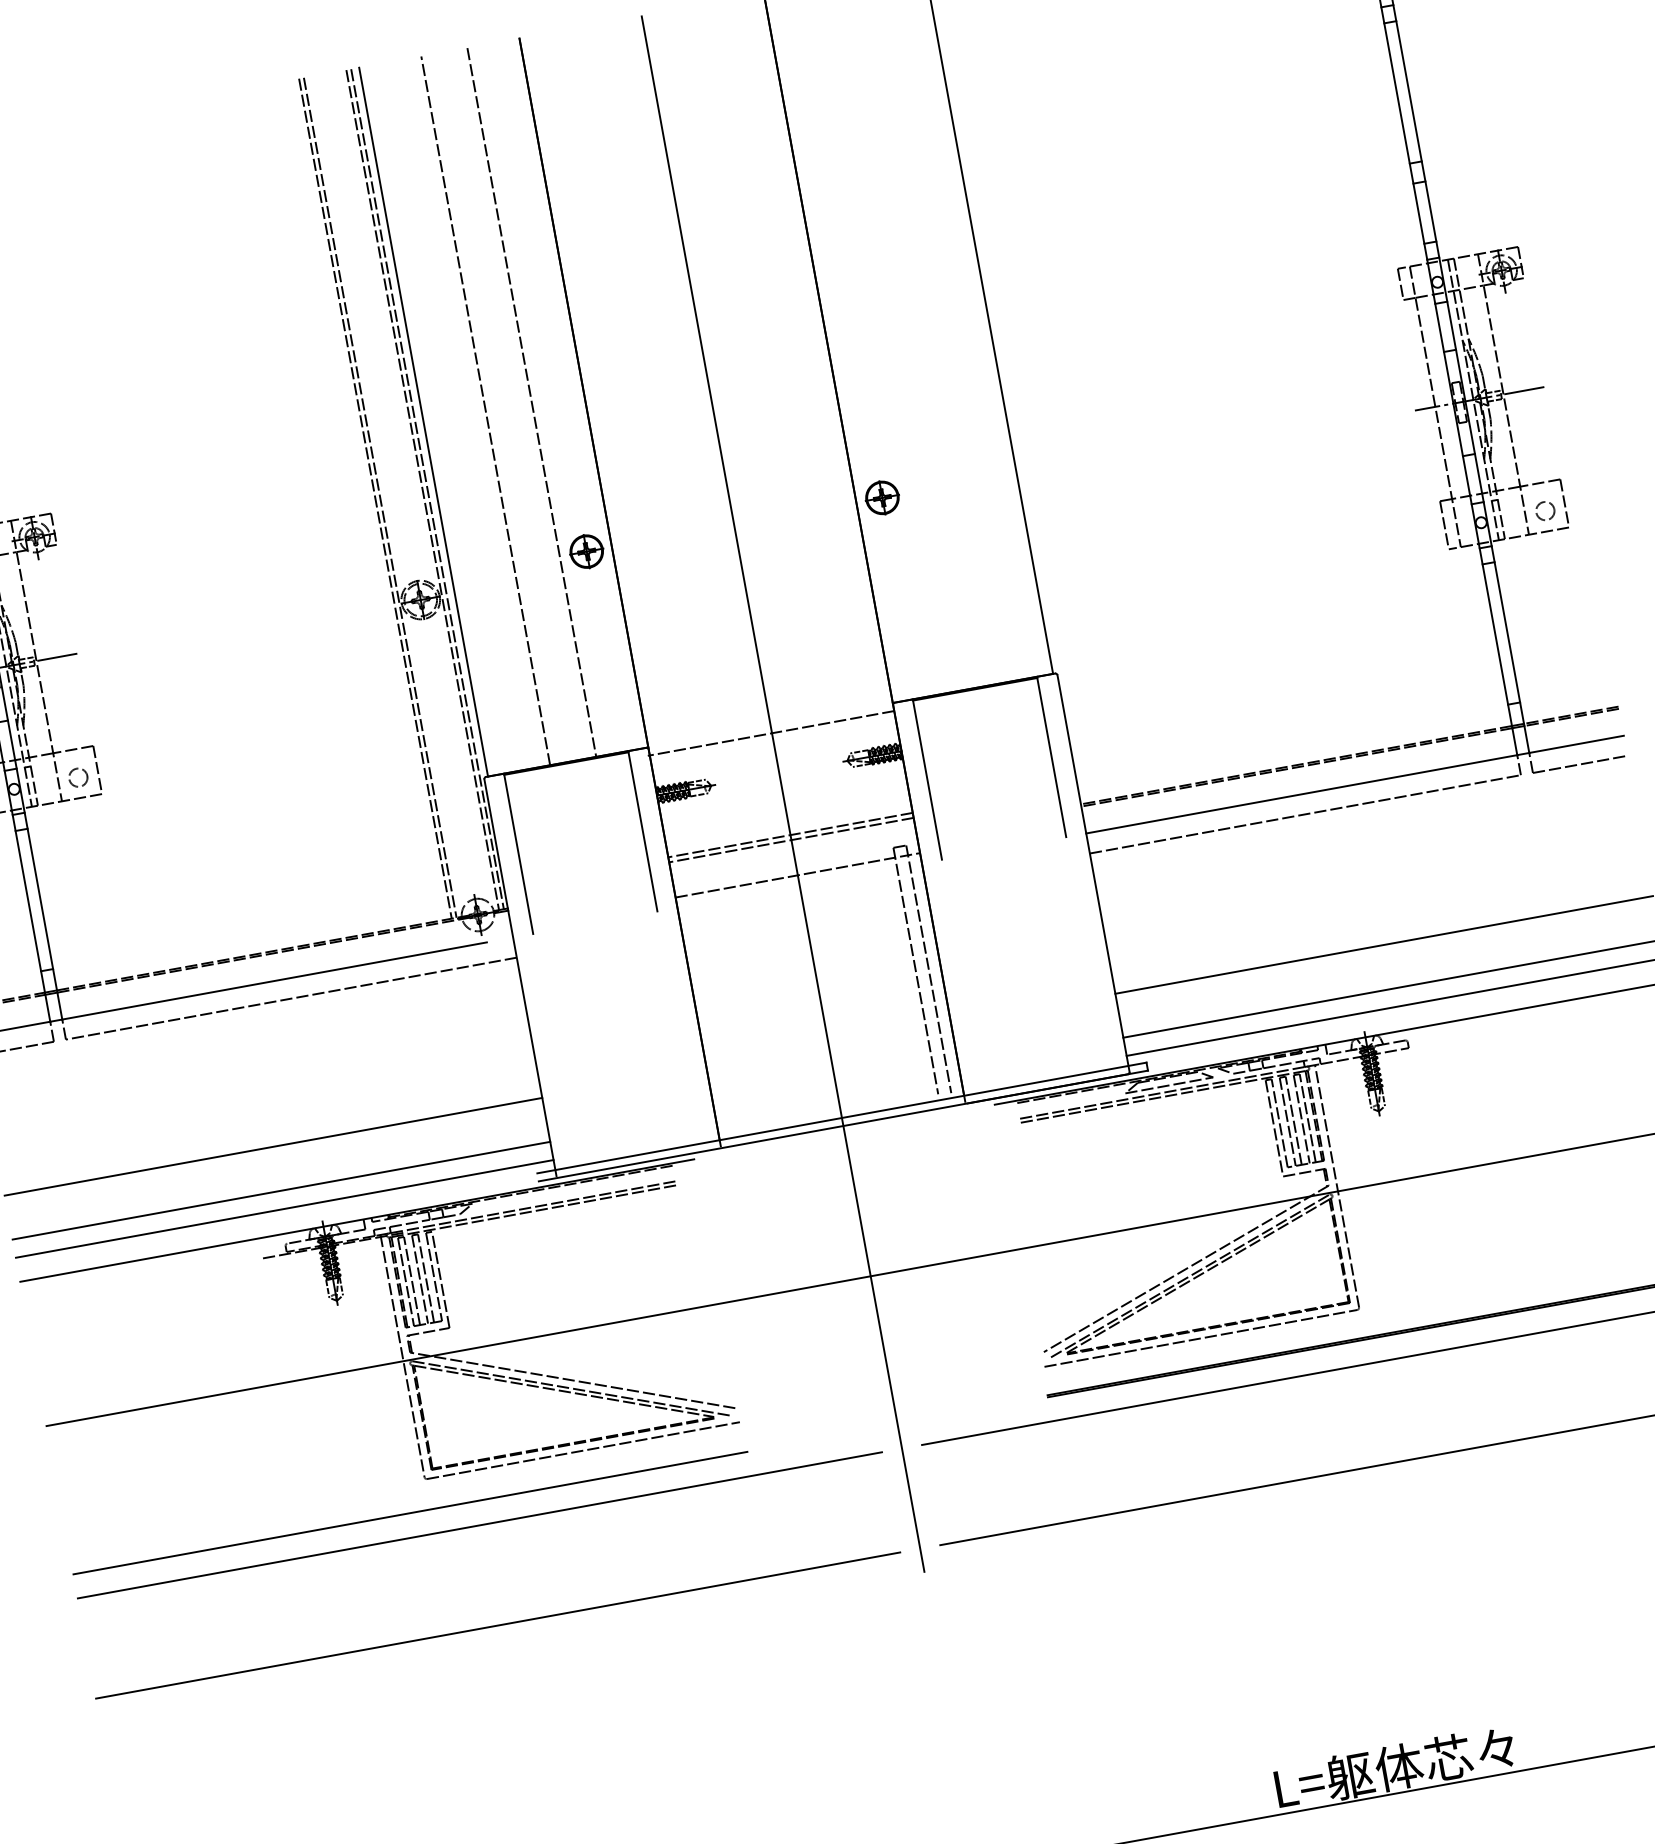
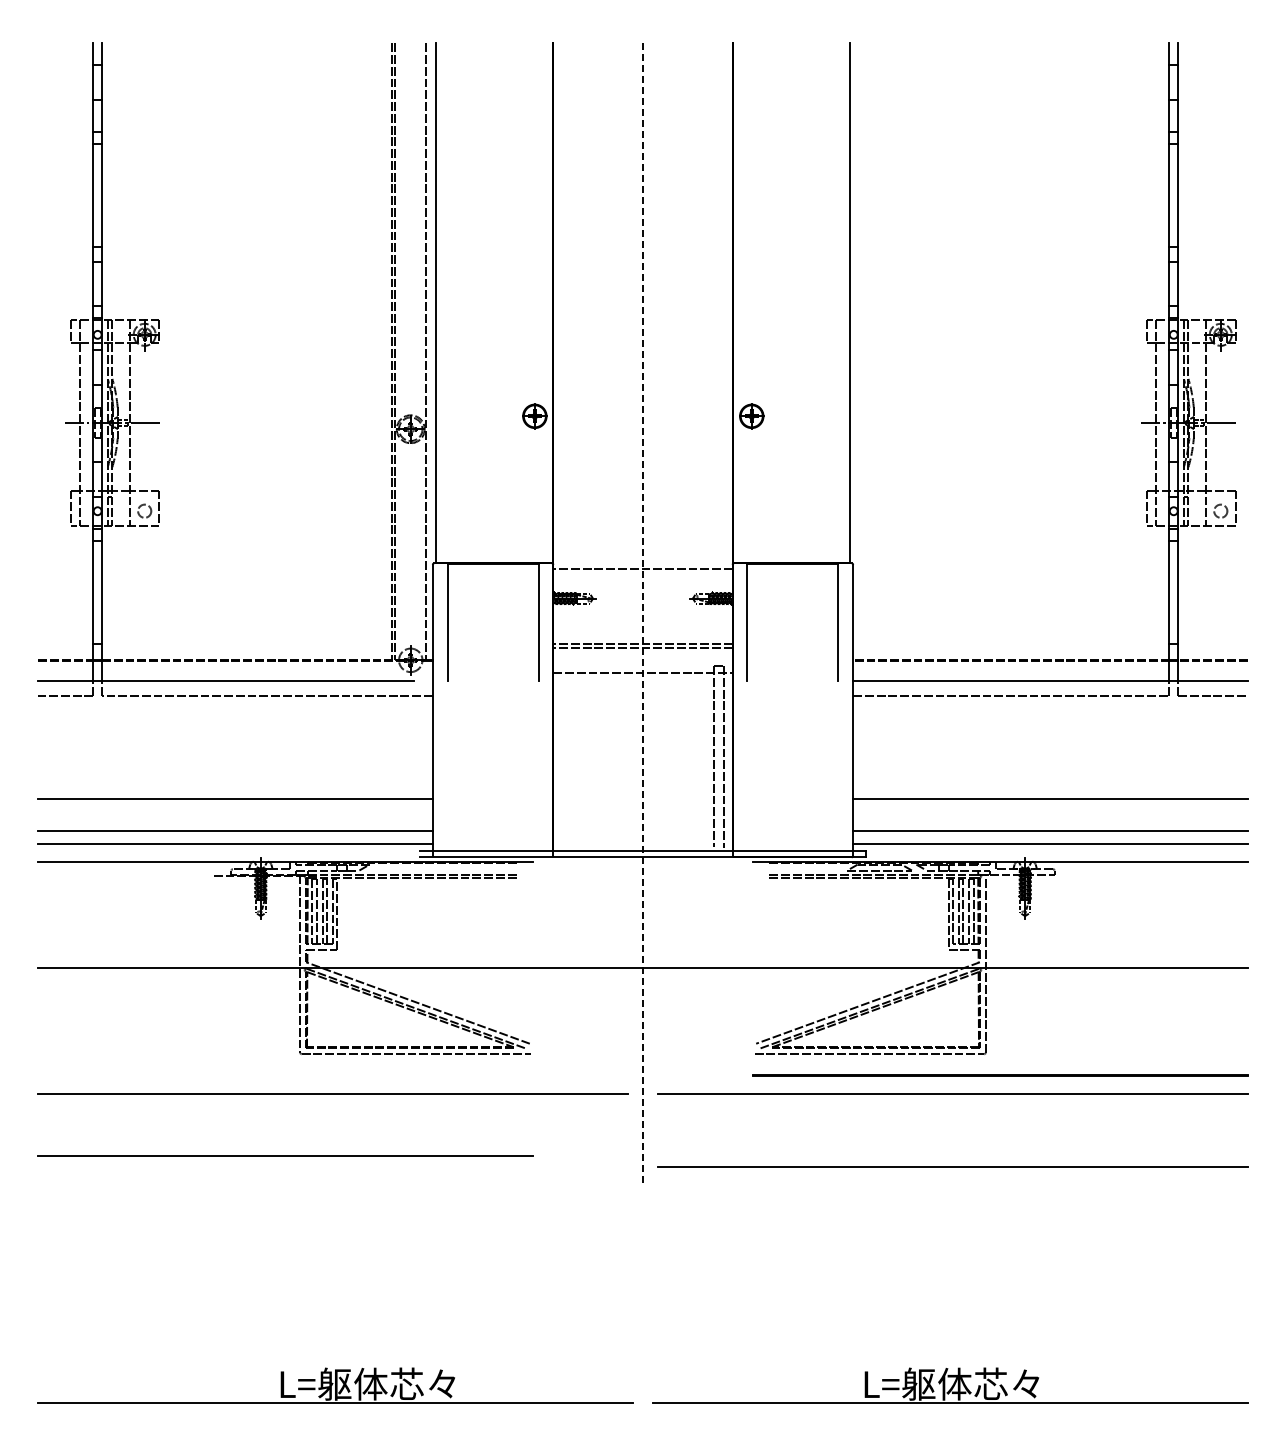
line: (532, 402) -> (515, 303), removed
line: (486, 411) -> (481, 303), removed
line: (427, 489) -> (429, 351), removed
line: (782, 795) -> (642, 614), solid -> dashed
line: (410, 1512) -> (285, 1155), moved
line: (498, 1625) -> (333, 1167), removed

